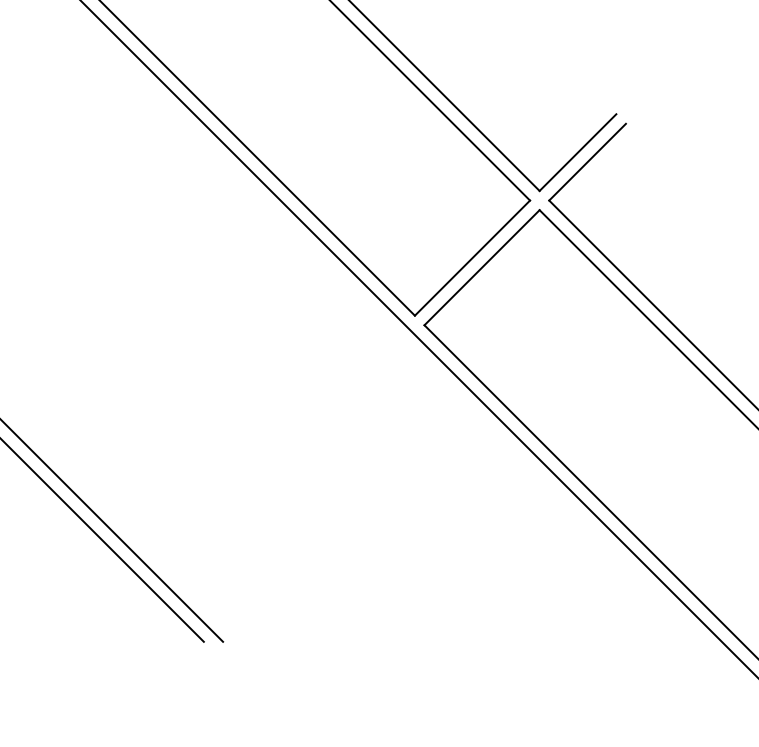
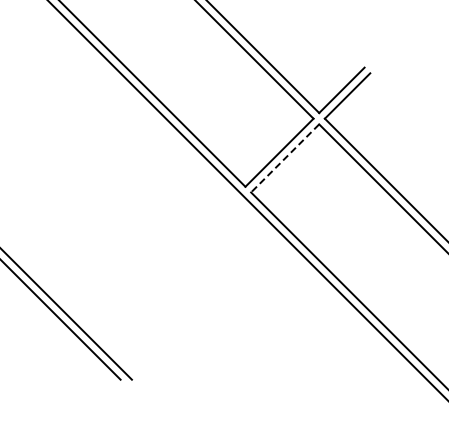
line: (480, 267) -> (284, 158), solid -> dashed

